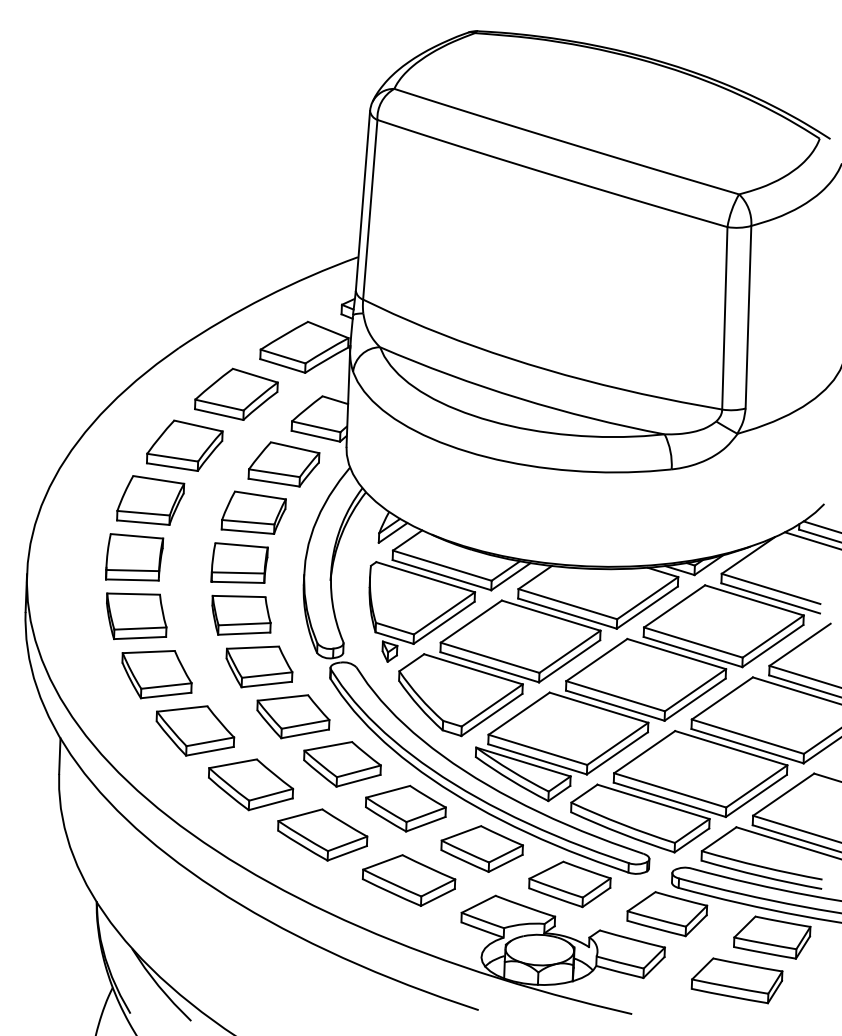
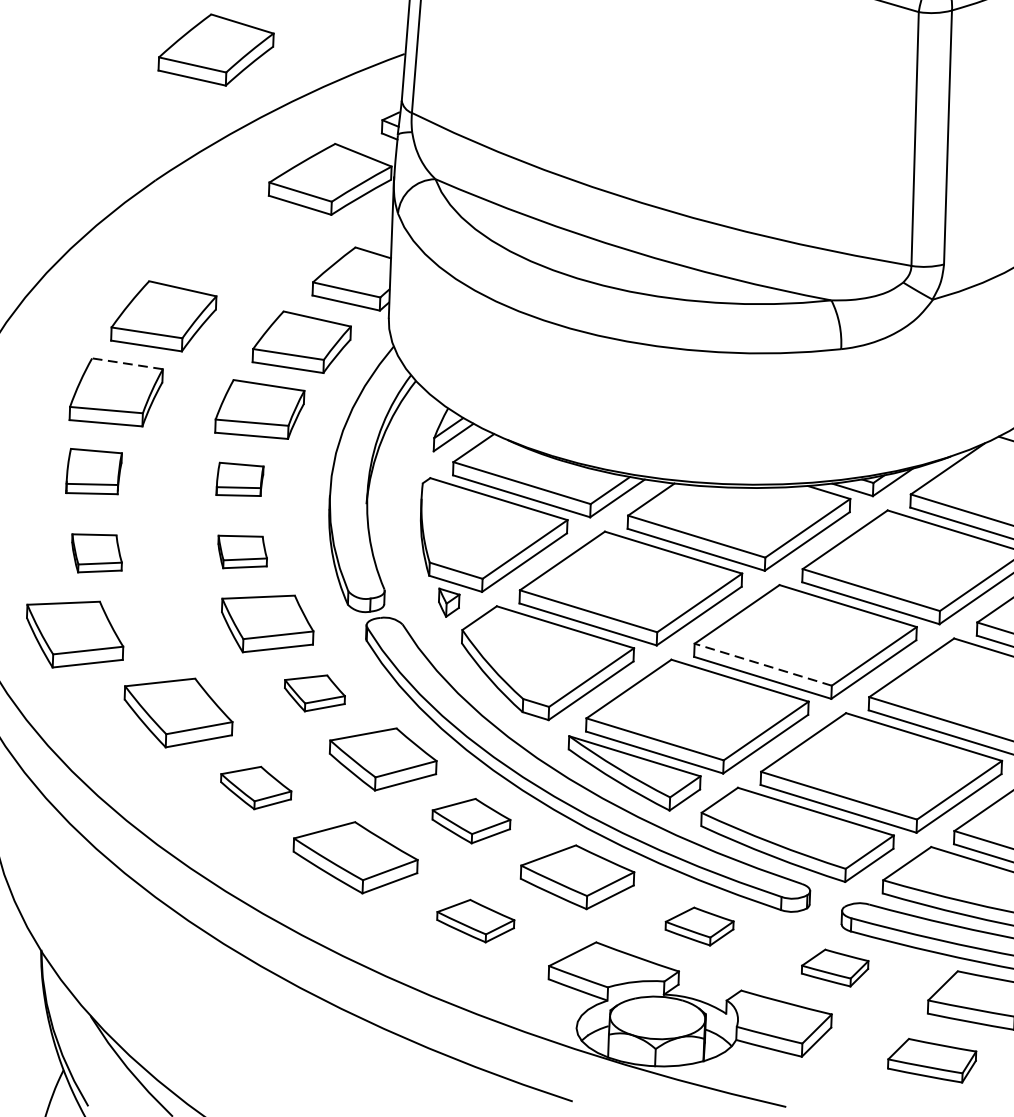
part: (236, 393) -> (216, 48), moved
line: (158, 479) -> (127, 363), solid -> dashed
part: (134, 557) -> (93, 471), size x0.7
part: (239, 562) -> (239, 478), size x0.6
part: (241, 614) -> (242, 551), size x0.6
part: (136, 615) -> (96, 552), size x0.6
part: (156, 674) -> (74, 634), moved
line: (615, 696) -> (763, 665), solid -> dashed
part: (293, 716) -> (315, 692), size x0.6
part: (251, 784) -> (256, 787), size x0.6
part: (405, 808) -> (470, 820), size x0.7
part: (408, 880) -> (475, 921), size x0.6
part: (569, 884) -> (699, 926), size x0.6
part: (667, 914) -> (835, 968), size x0.6
part: (736, 980) -> (931, 1060), size x0.7

